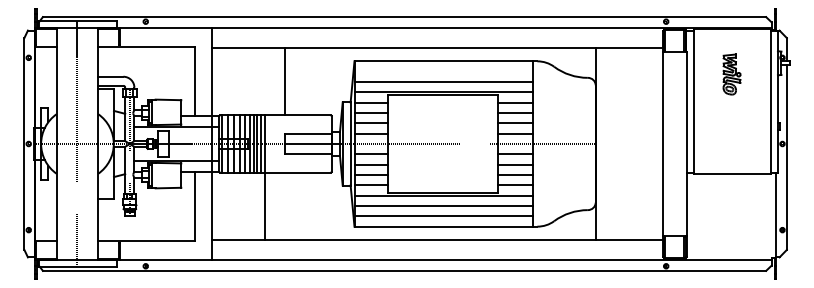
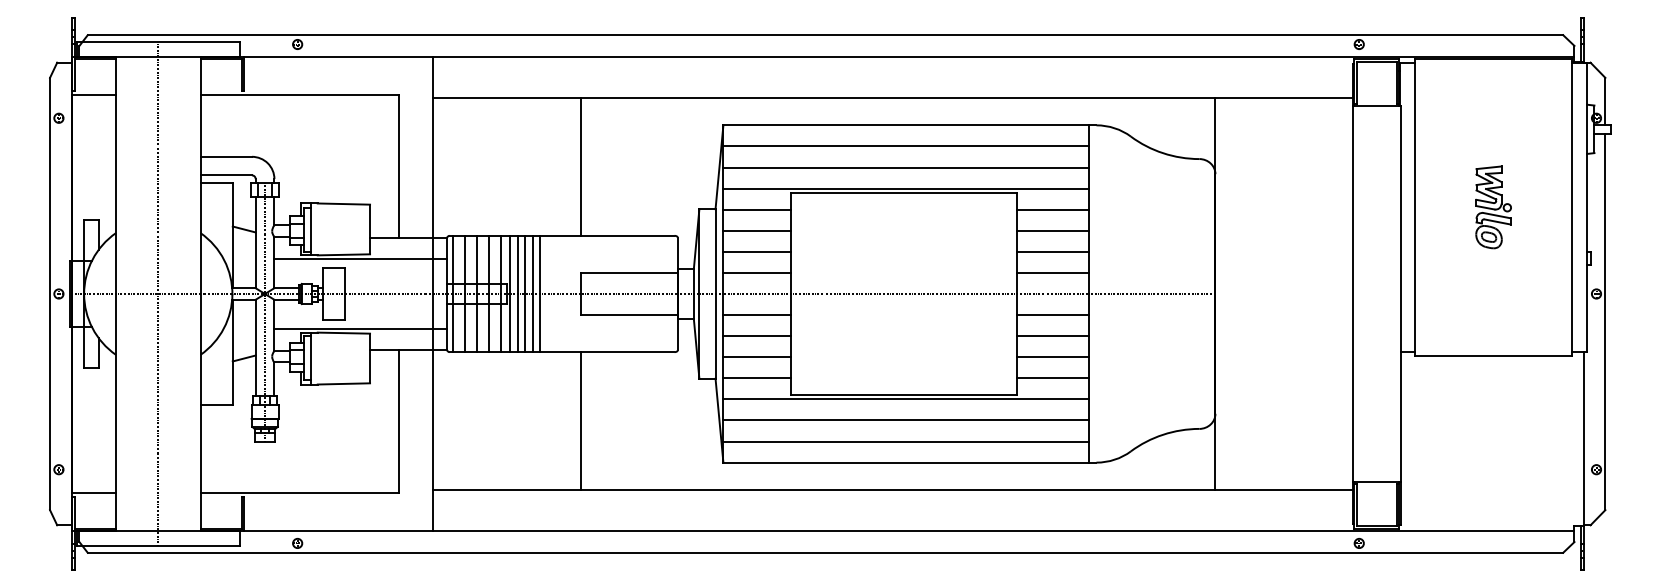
line: (443, 71) -> (904, 146), added
part: (731, 74) -> (1492, 207), moved
line: (264, 206) -> (580, 421), moved

